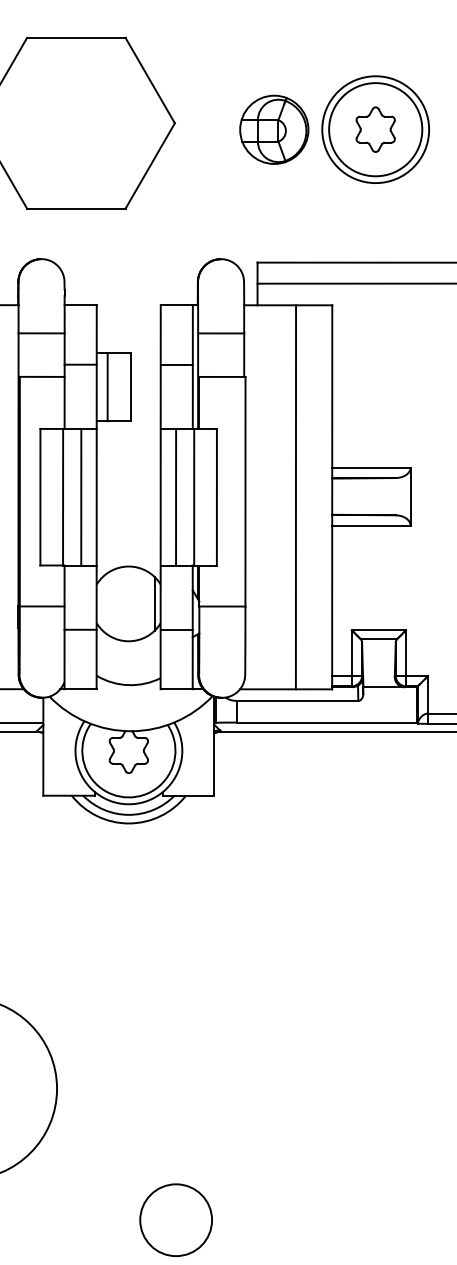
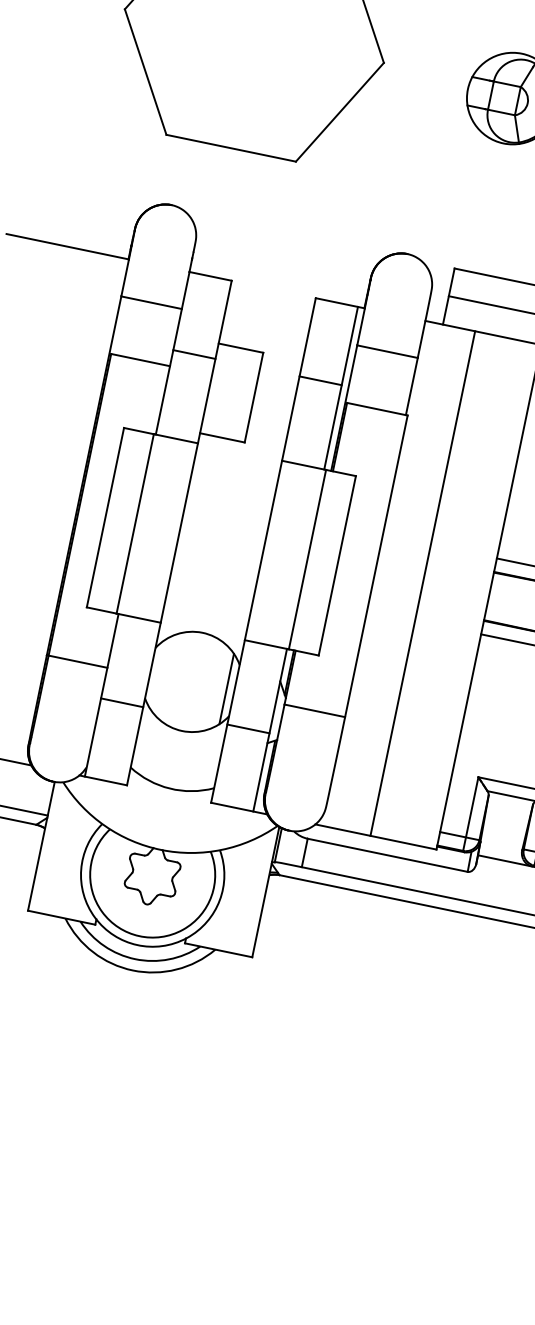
line: (107, 387) -> (223, 391), removed
line: (81, 496) -> (159, 527), removed
line: (176, 497) -> (284, 555), removed
line: (295, 497) -> (422, 583), moved

